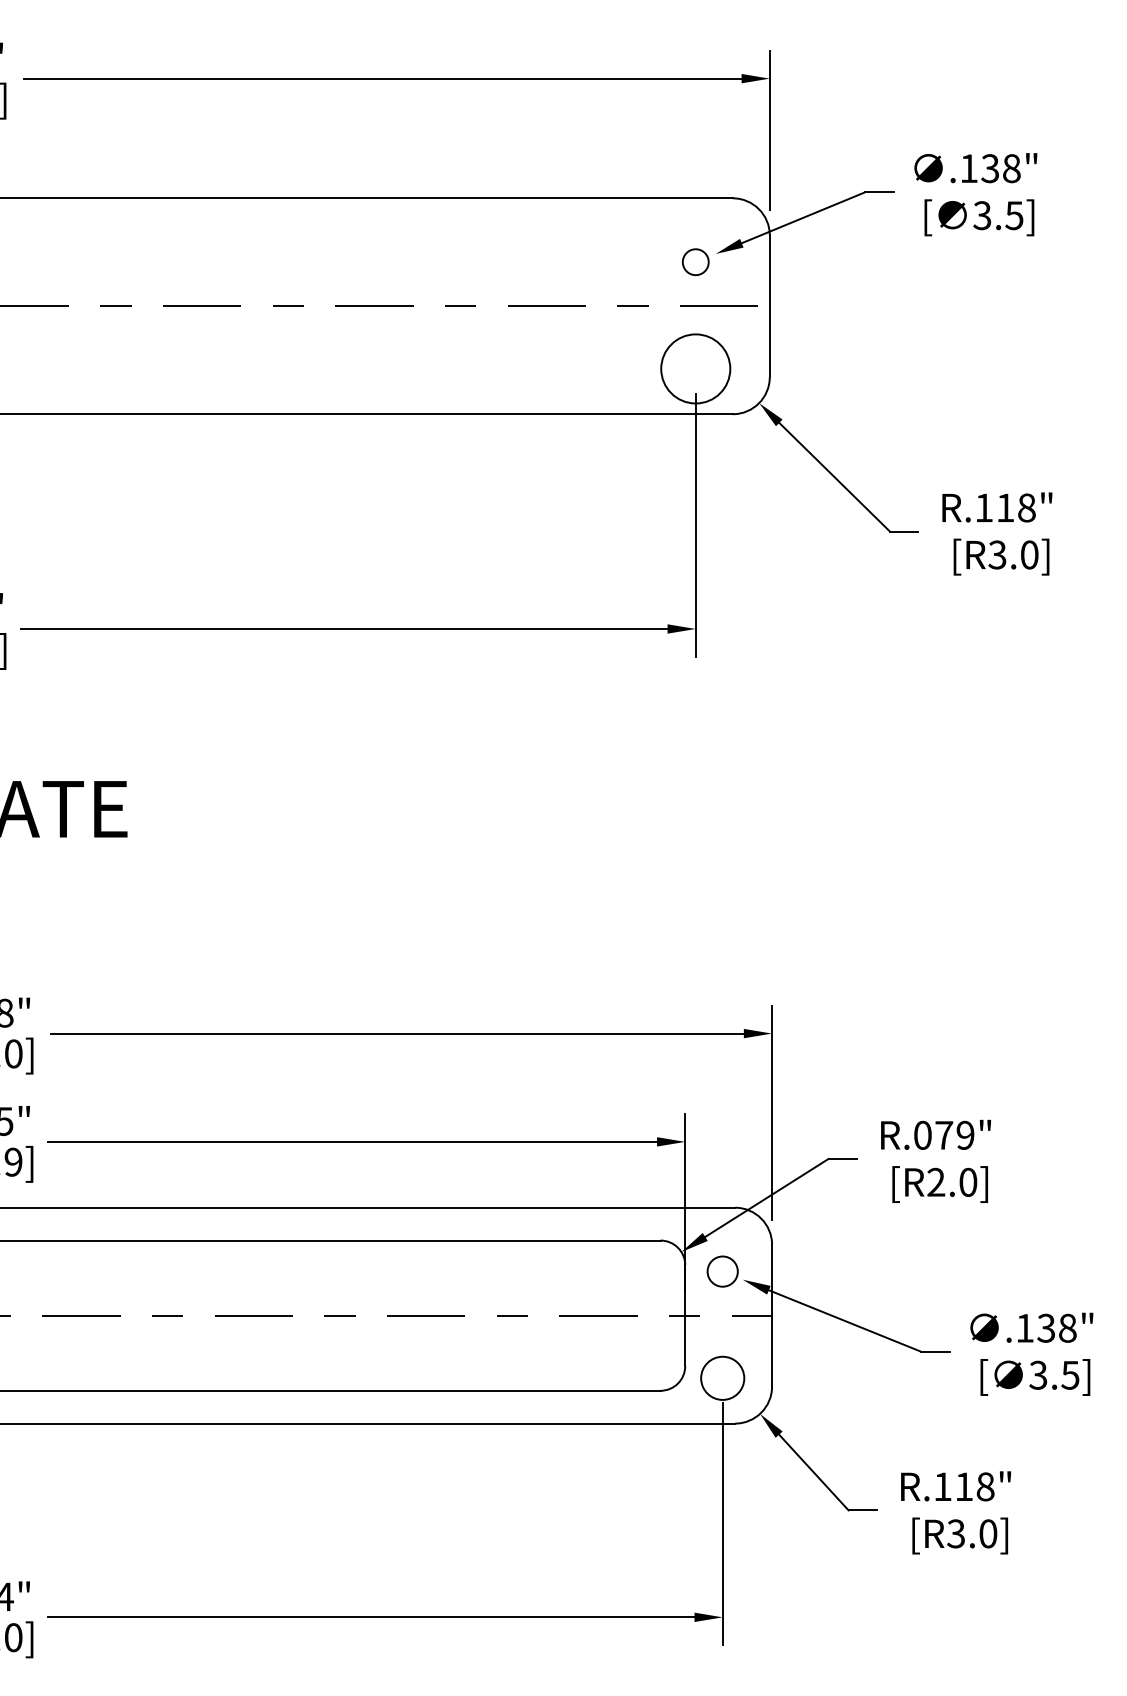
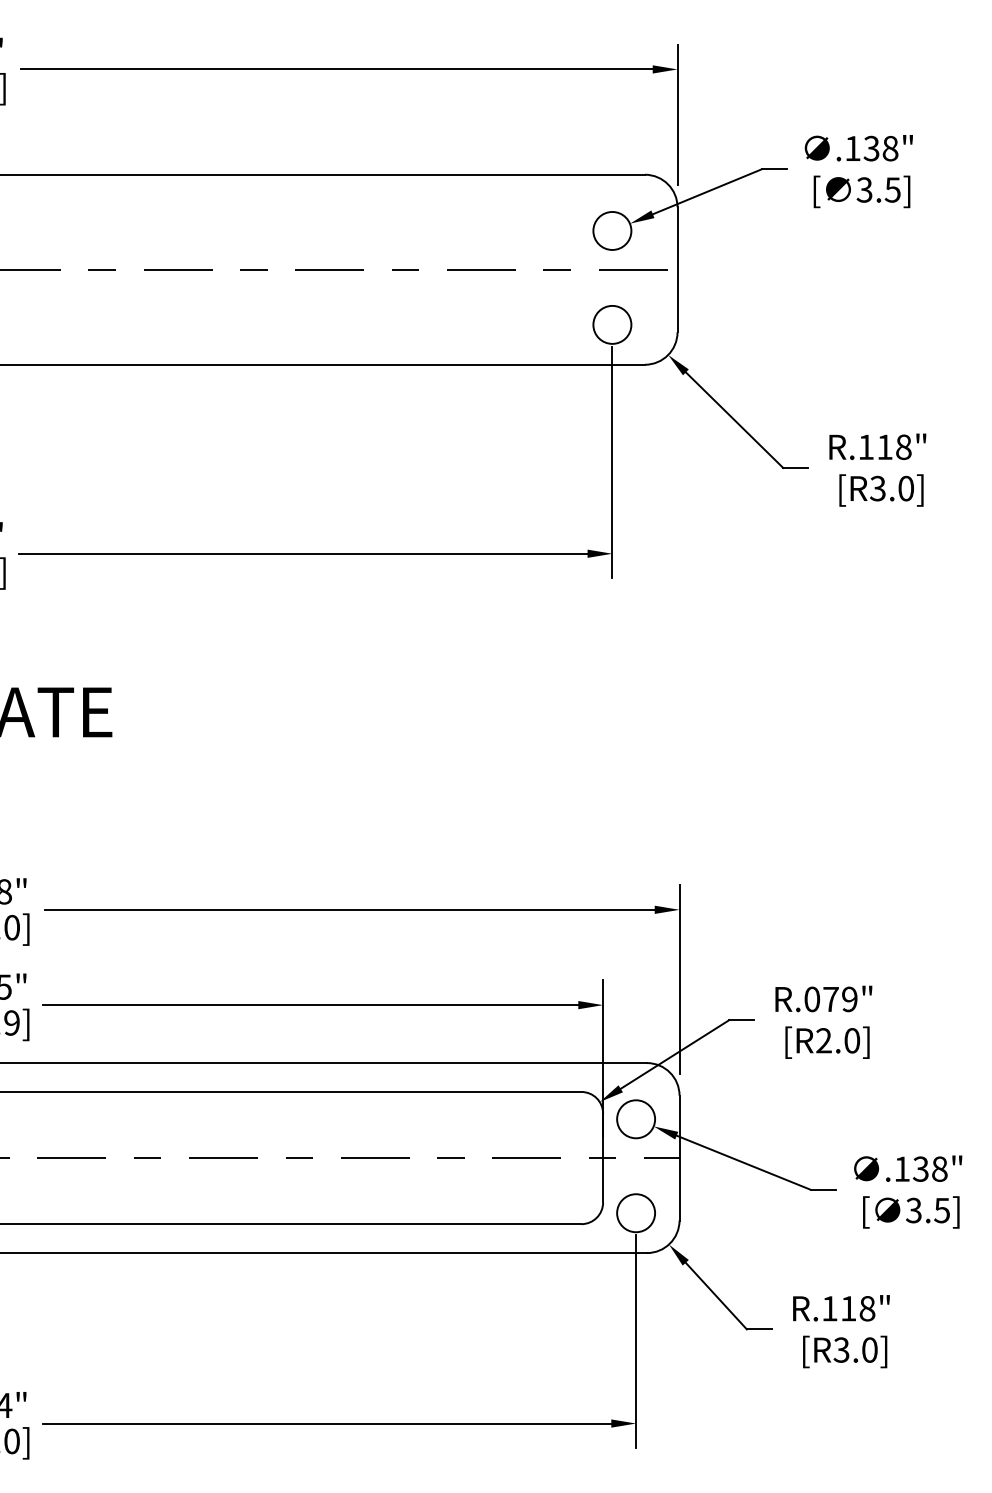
circle: (695, 261) -> (612, 230), size x1.67
circle: (695, 368) -> (612, 324), size x0.62
circle: (723, 1271) -> (636, 1119), size x1.43

